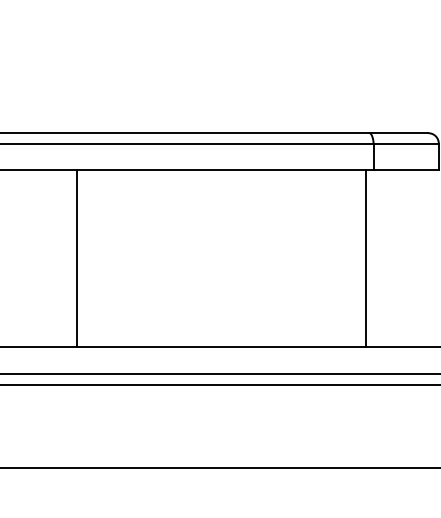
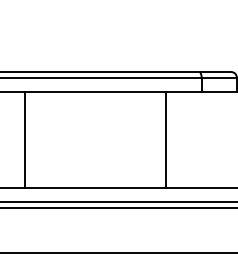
line: (76, 258) -> (25, 139), moved
line: (365, 258) -> (166, 139), moved

